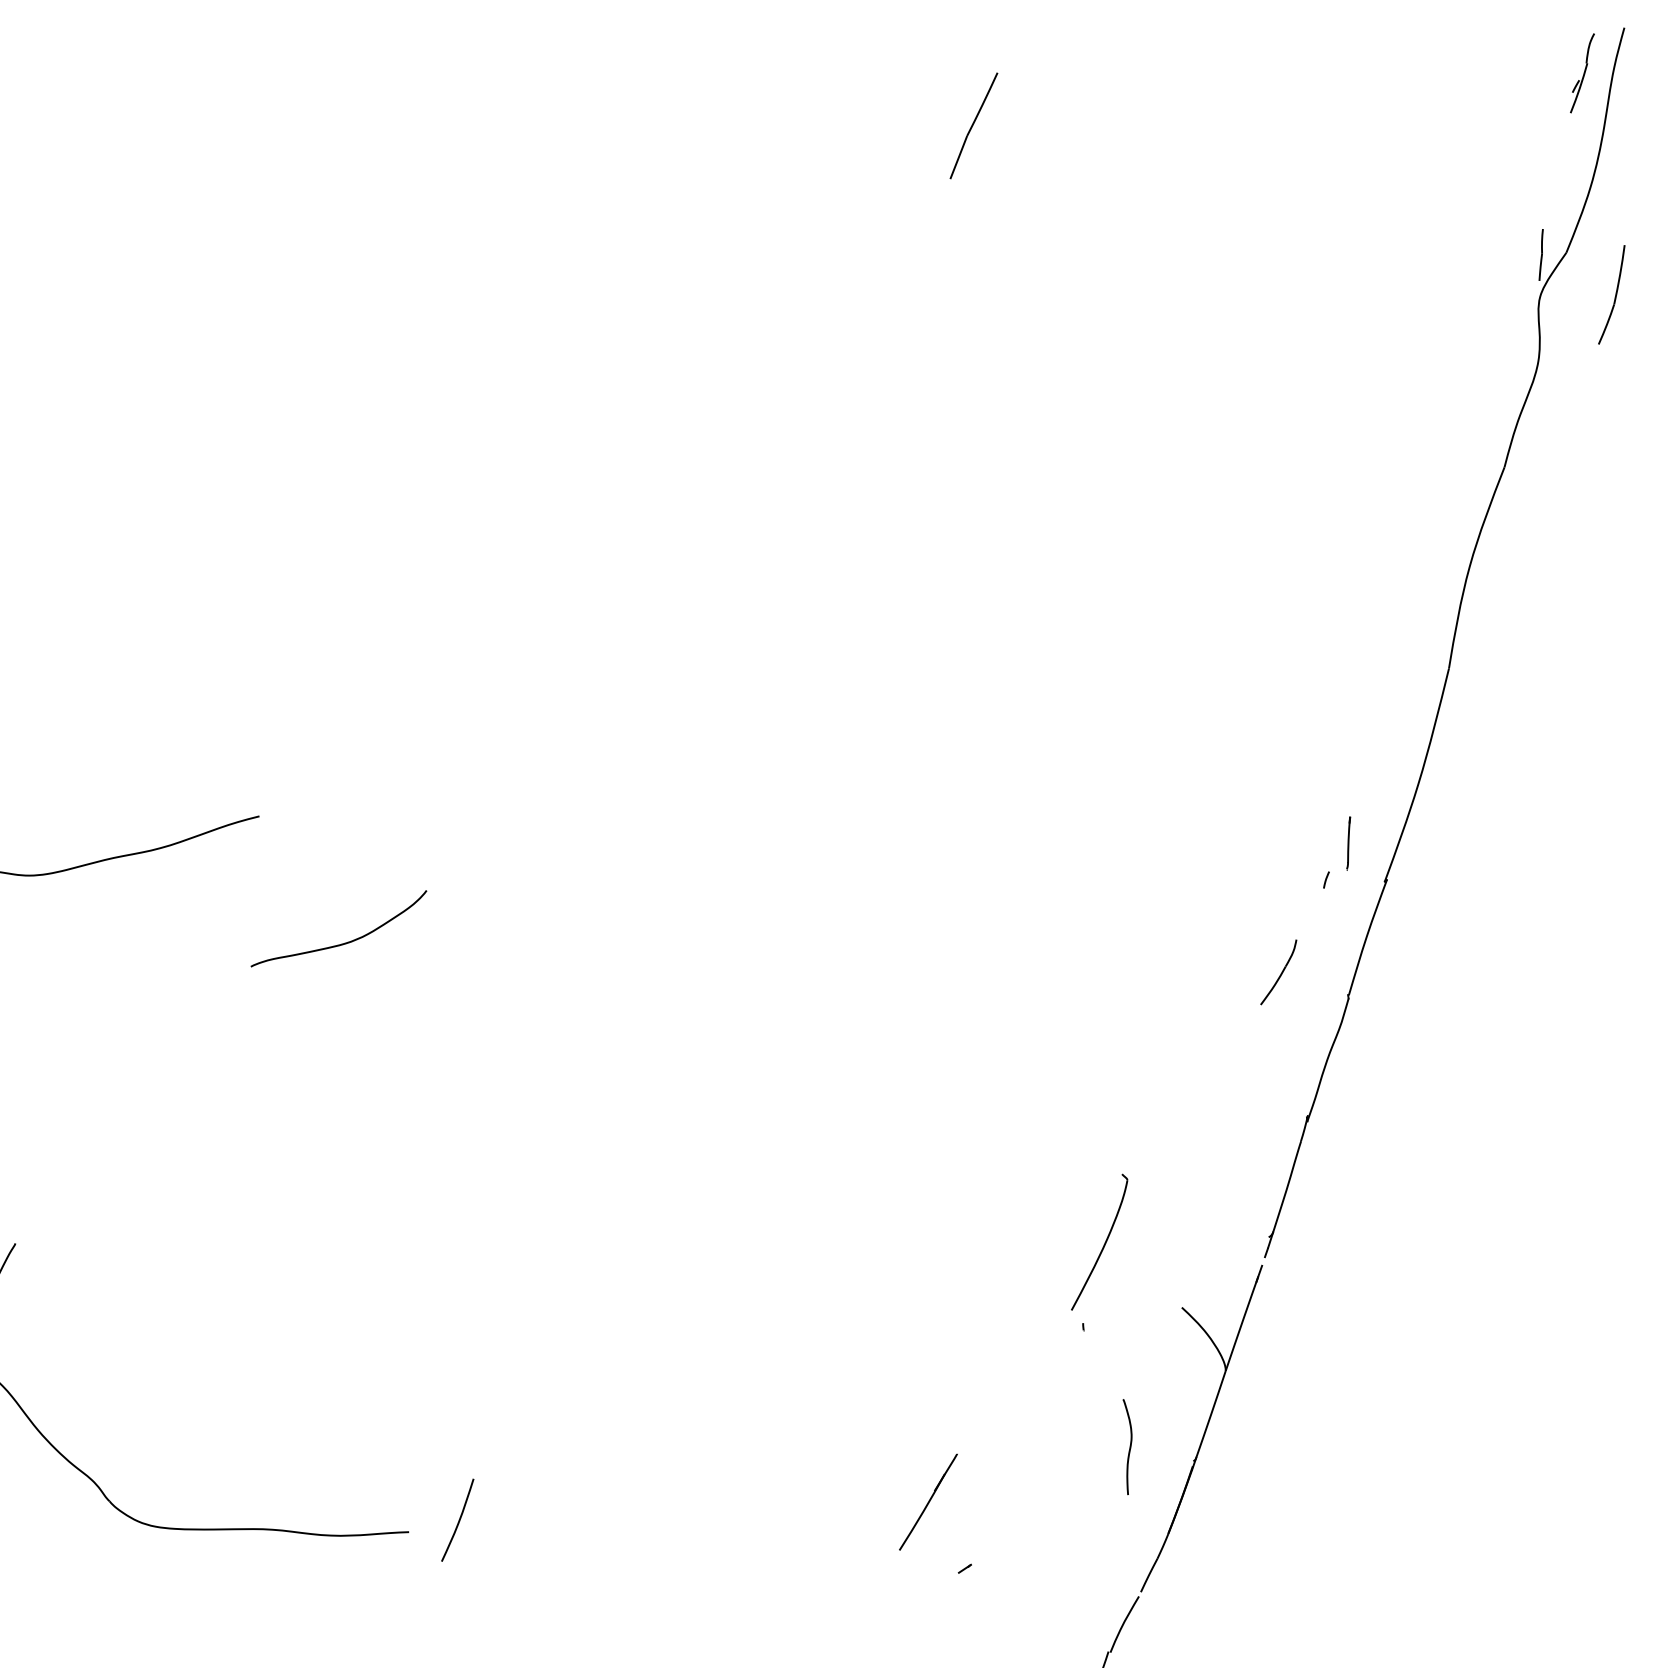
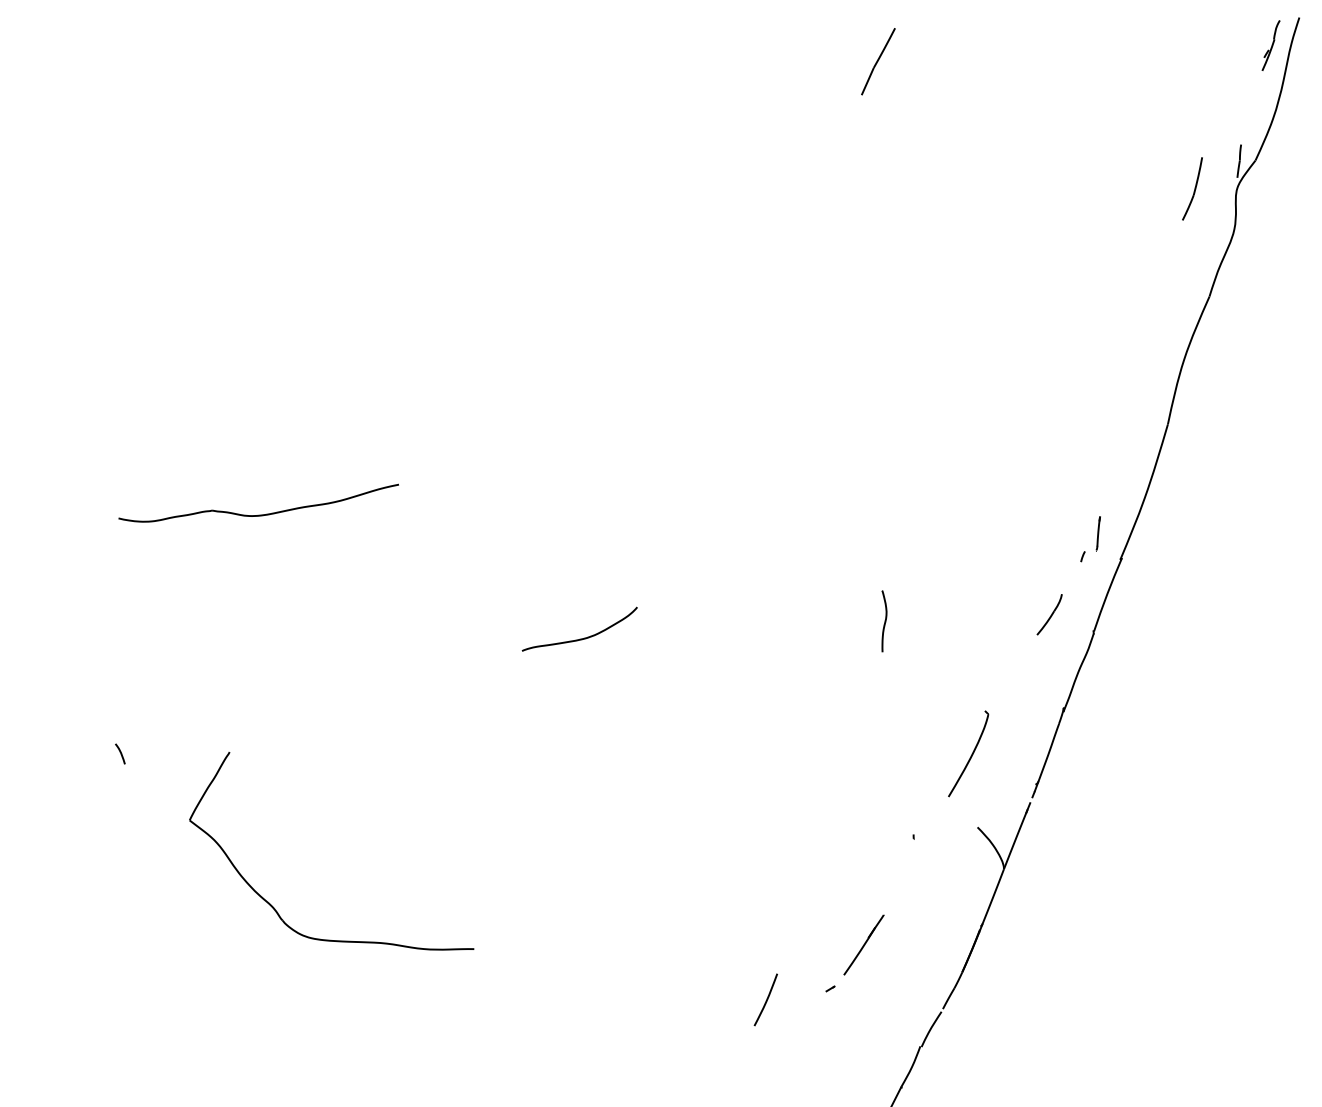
part: (1611, 294) -> (1192, 188), moved
curve: (339, 943) -> (579, 638), moved
part: (1099, 1241) -> (968, 753), moved
curve: (1128, 1447) -> (884, 621), moved
line: (927, 1501) -> (863, 944), moved
curve: (458, 1519) -> (766, 999), moved

